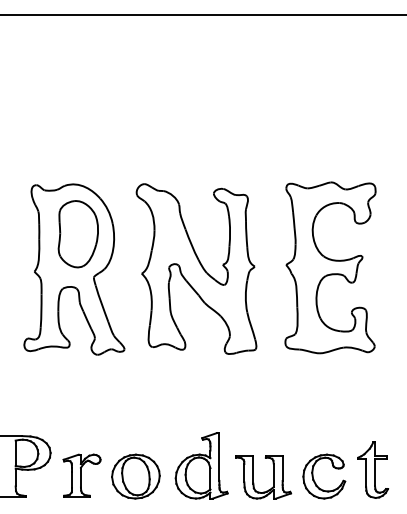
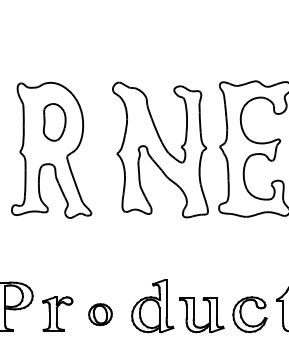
part: (77, 234) -> (54, 122), size x0.7
part: (196, 268) -> (160, 149), moved
part: (135, 476) -> (100, 314), size x0.6

